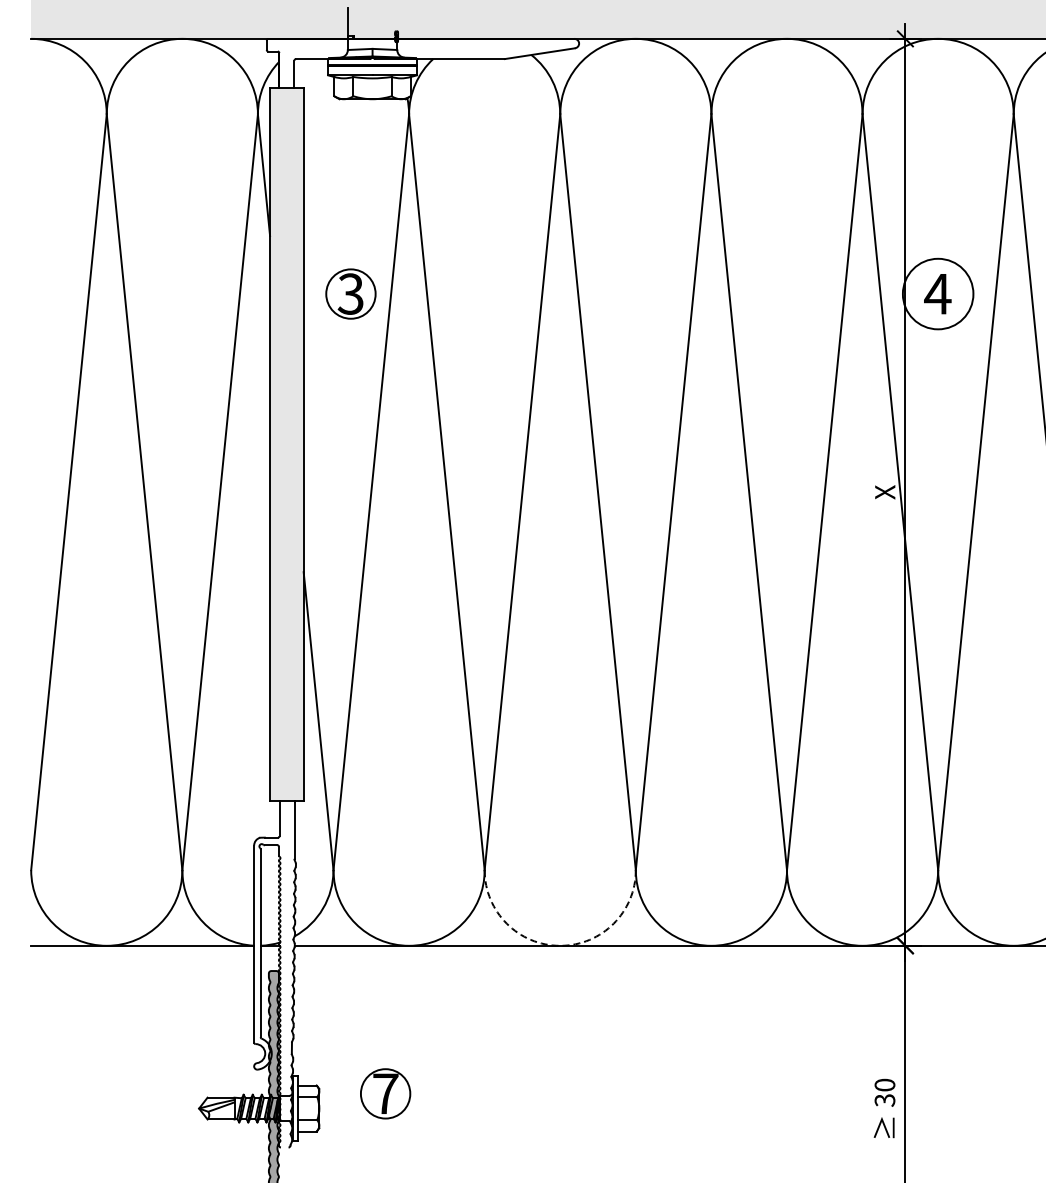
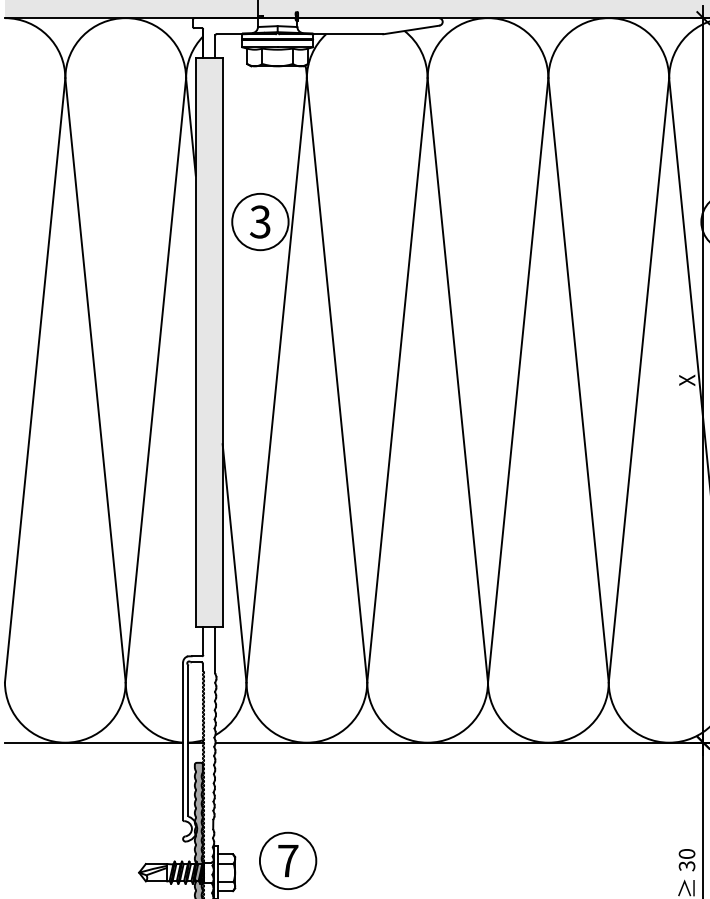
circle: (350, 293) -> (260, 221), size x1.43
arc: (560, 945) -> (427, 742), dashed -> solid
circle: (385, 1093) -> (288, 860), size x1.43

